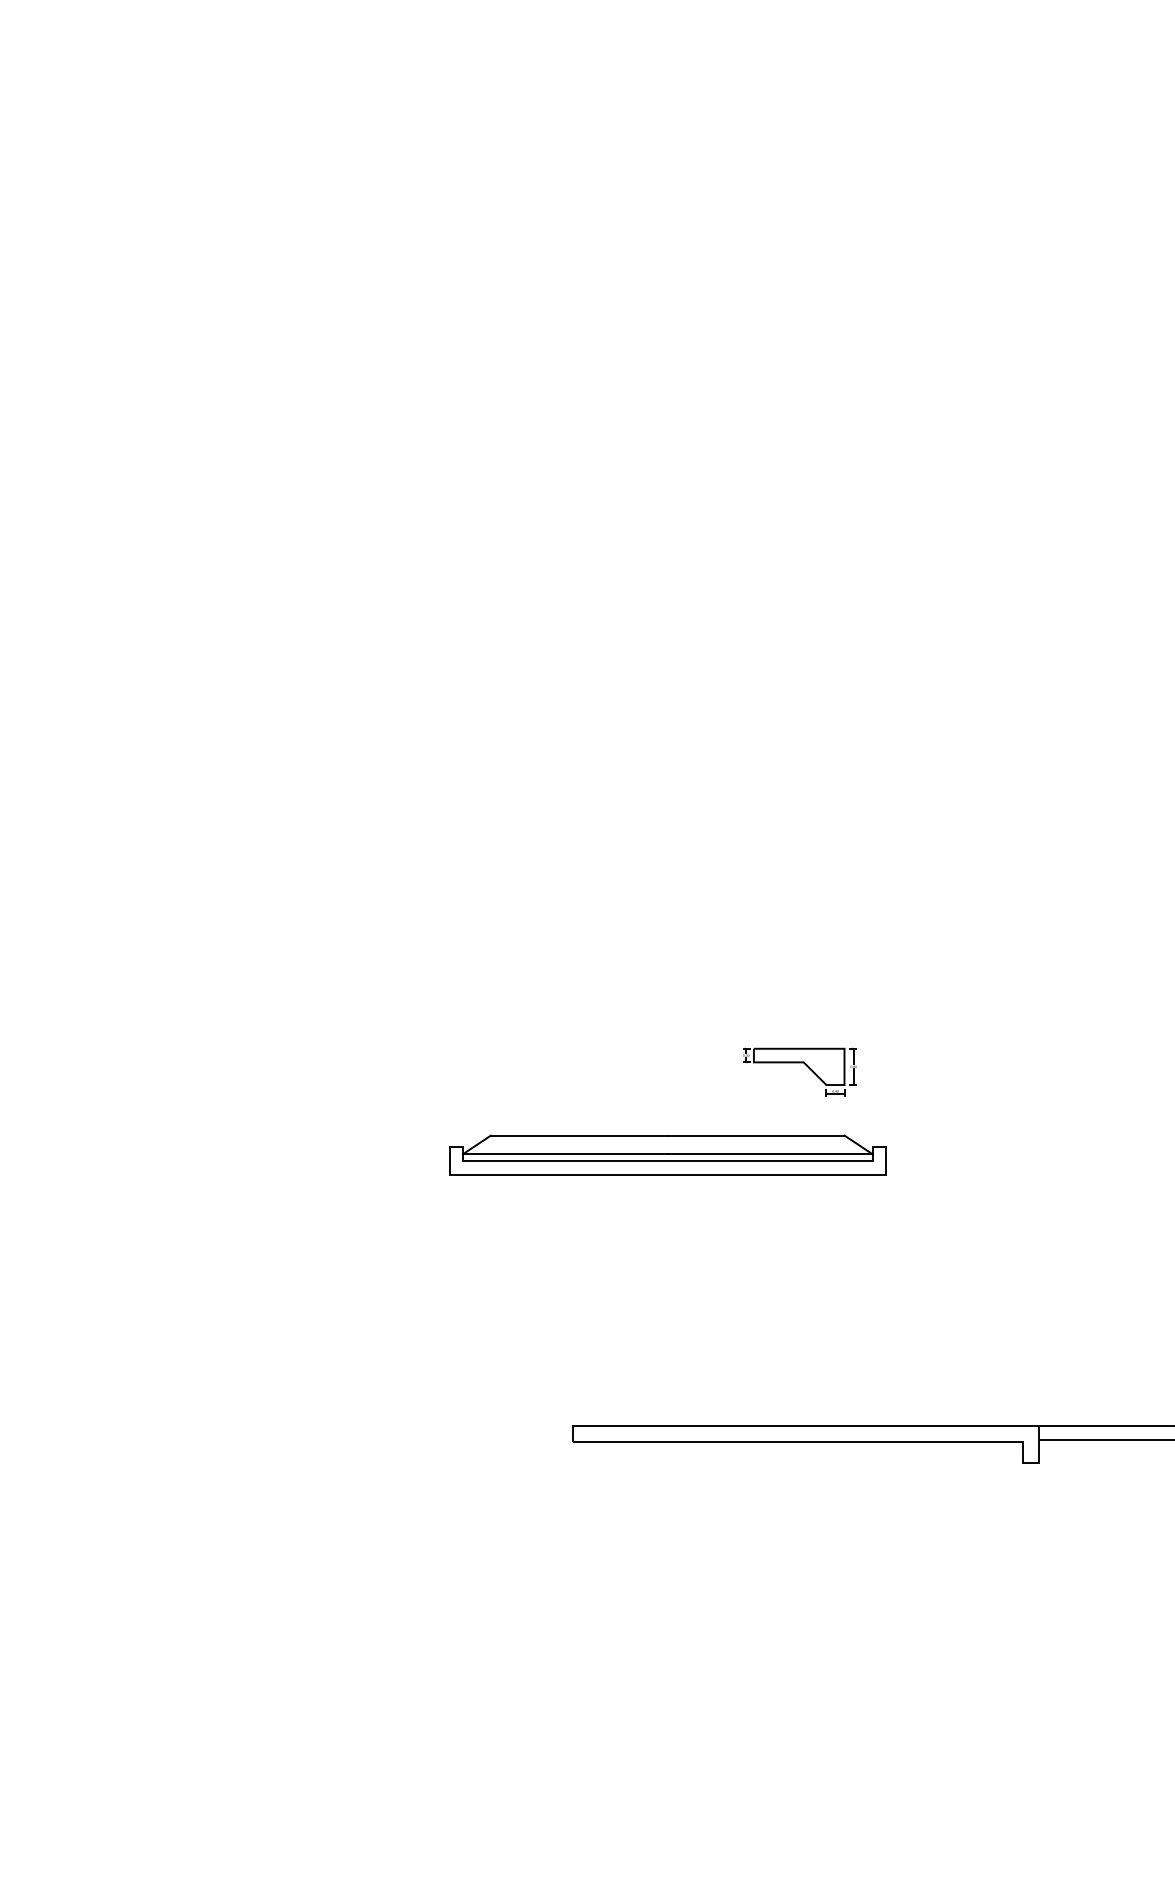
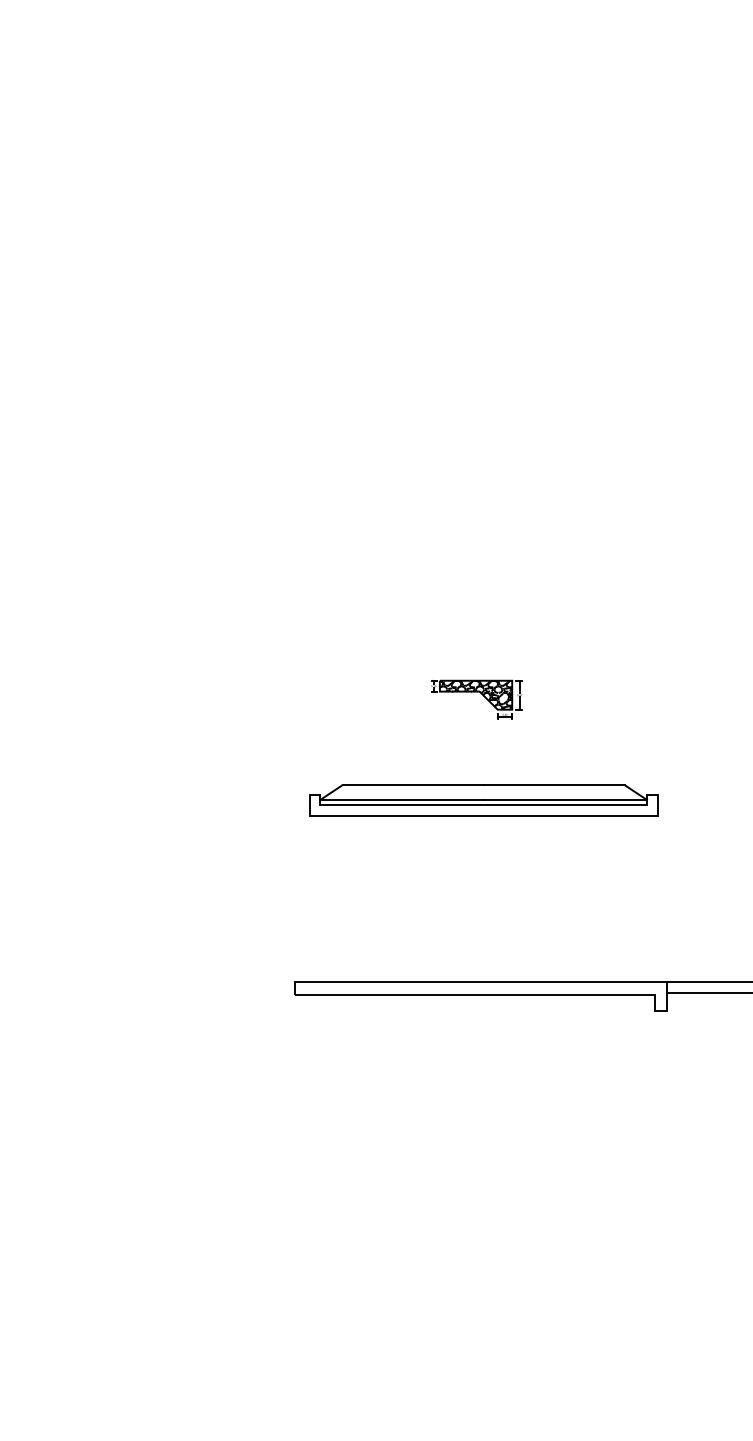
hatch: (798, 1066) -> (475, 694), added
part: (667, 1154) -> (483, 800), moved

